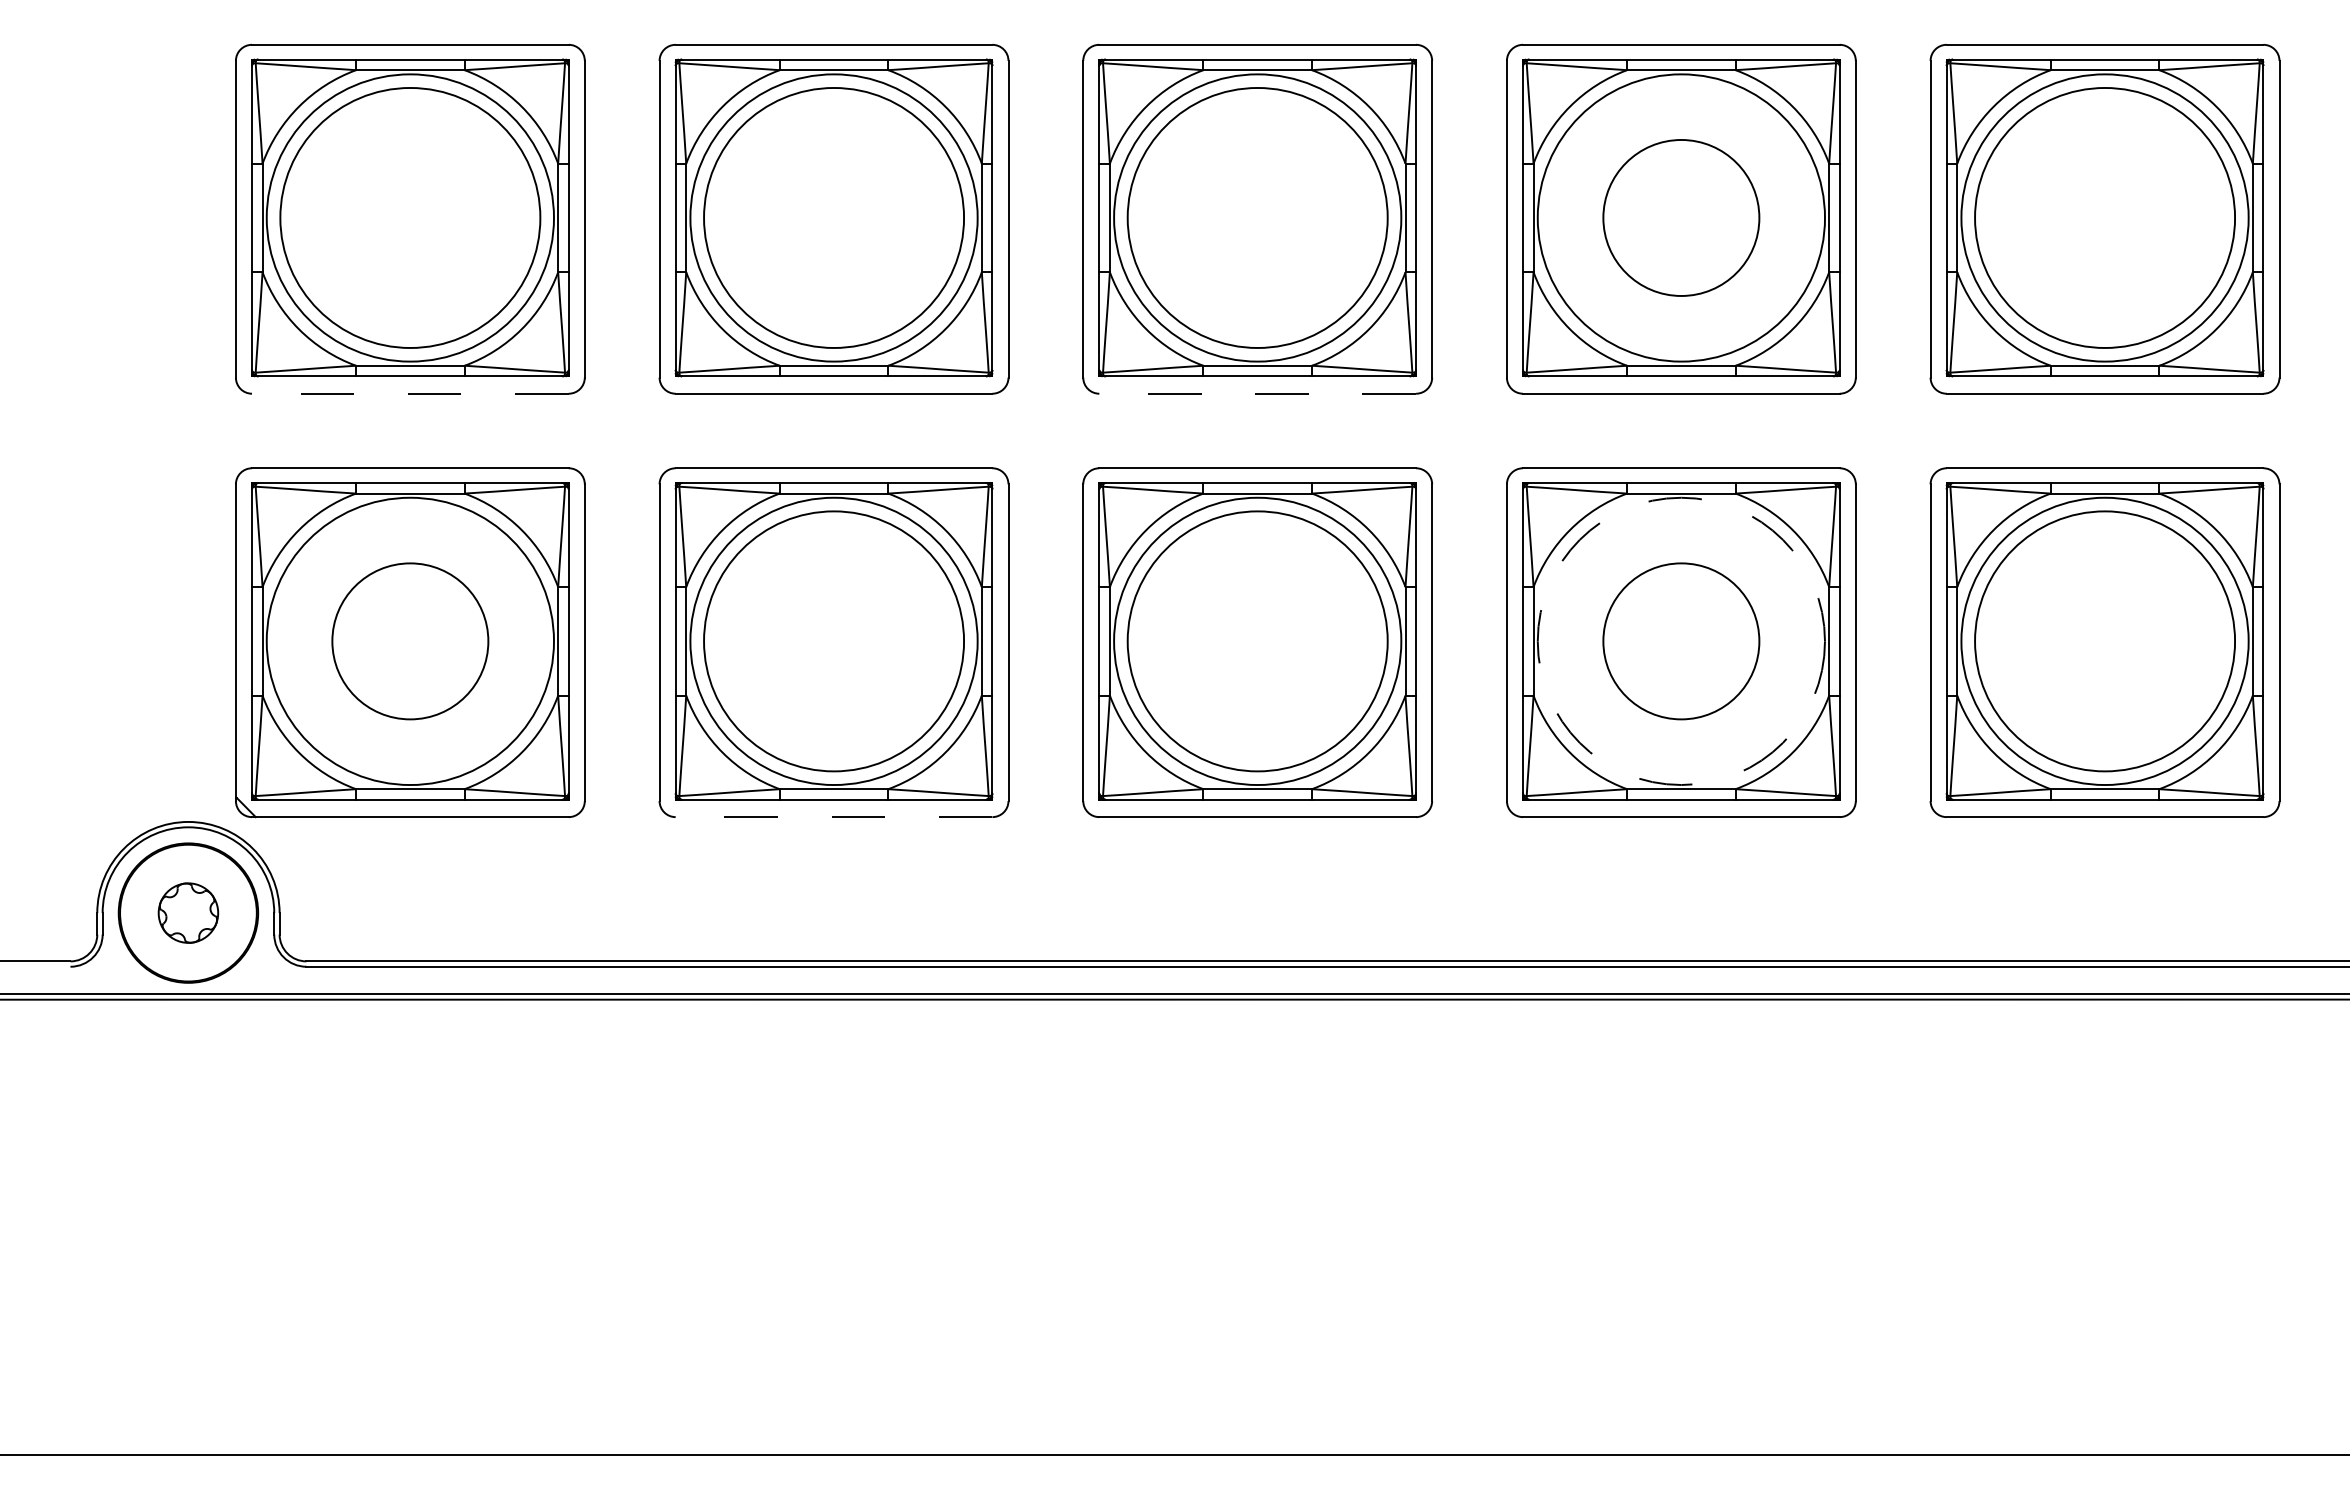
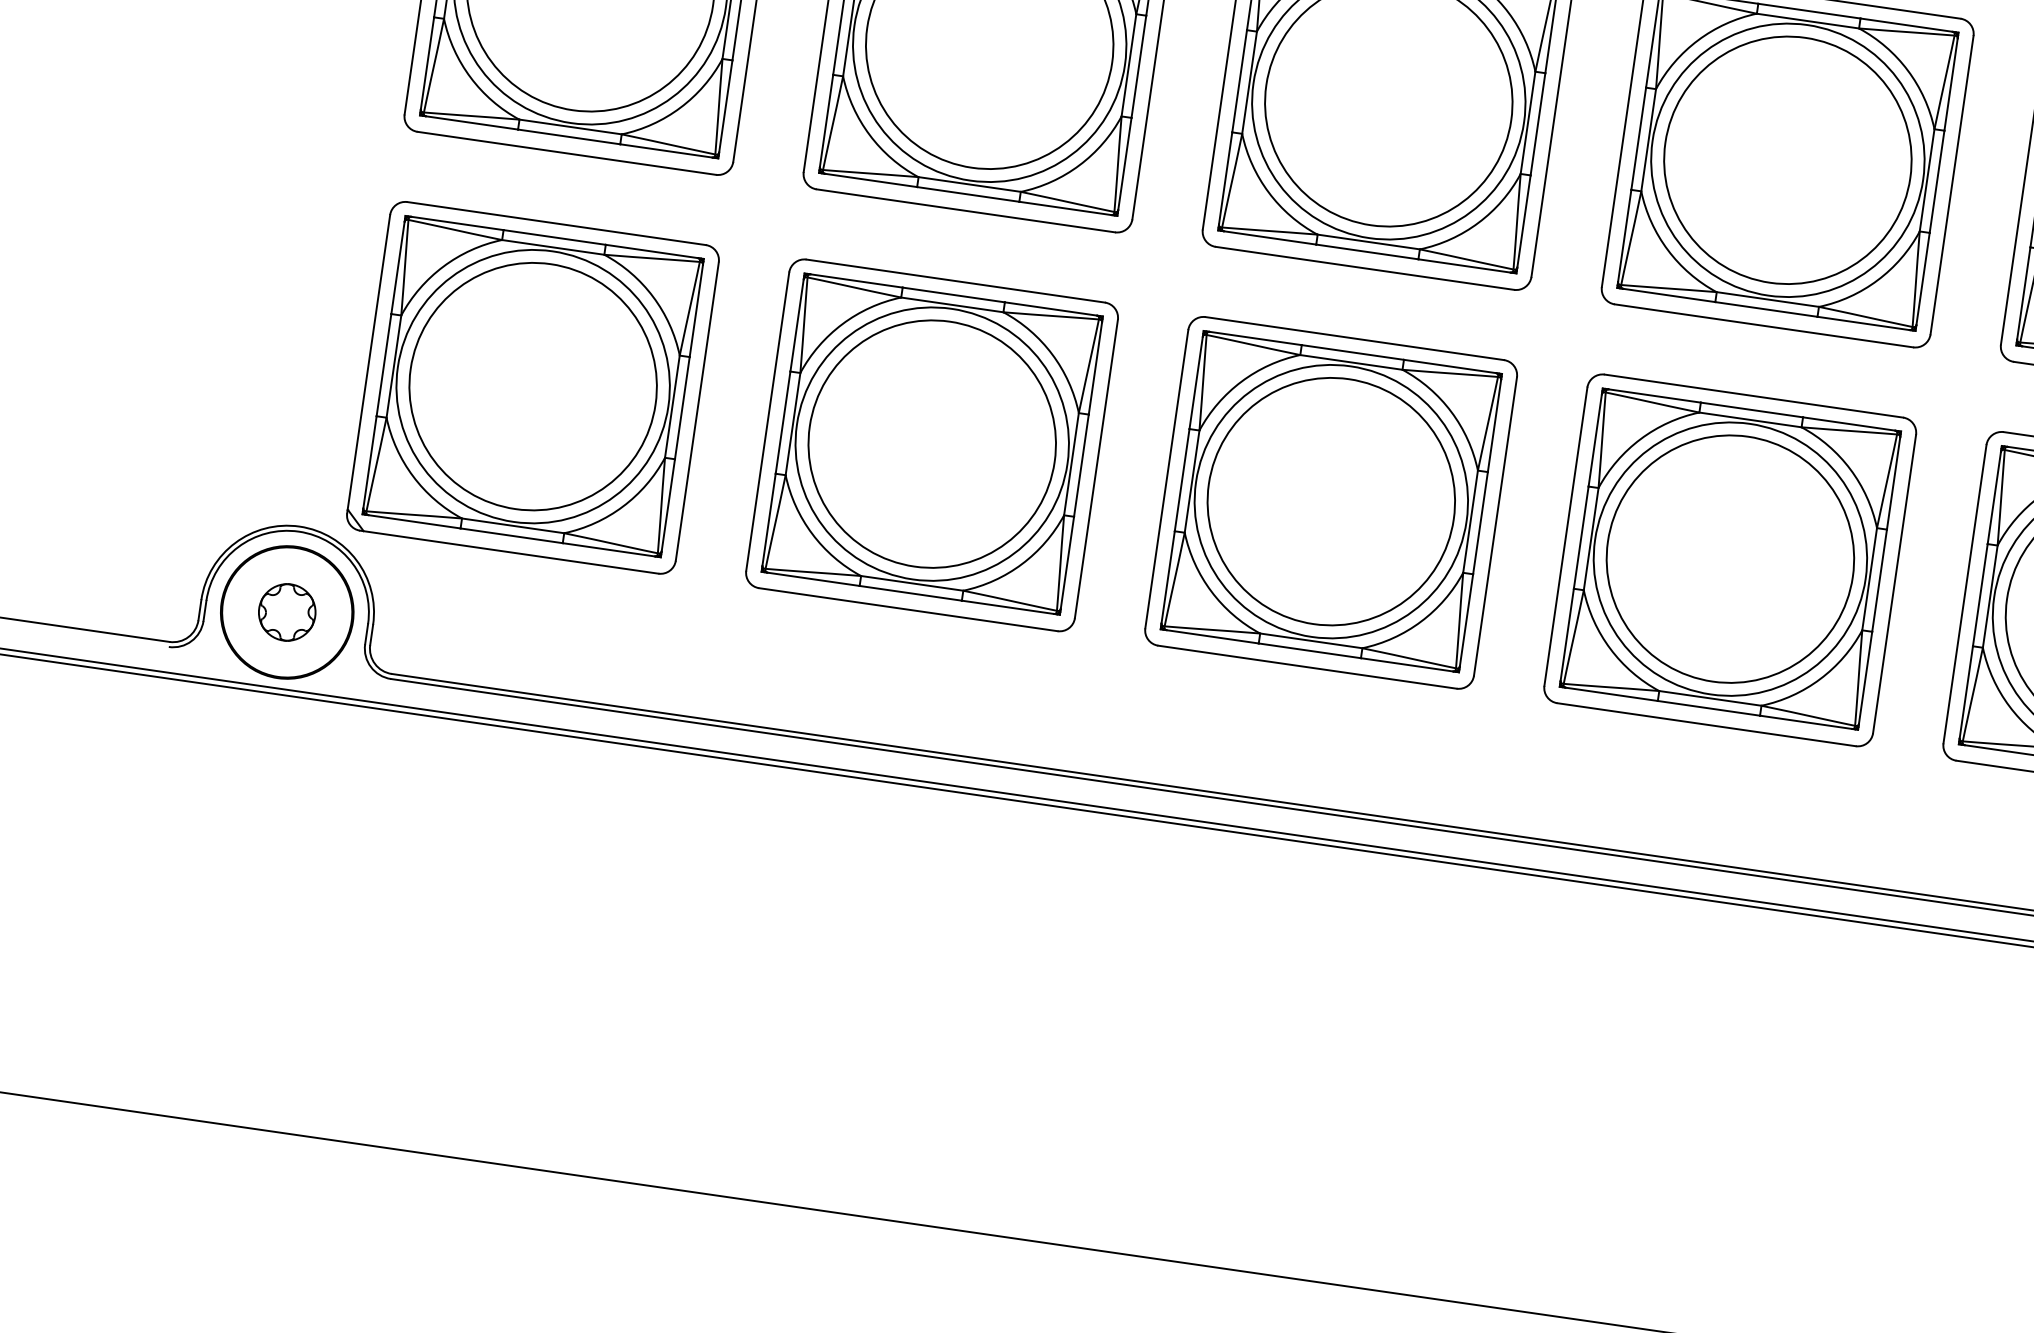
circle: (1681, 217) -> (1788, 159), size x1.67
line: (409, 393) -> (565, 153), dashed -> solid
line: (1257, 393) -> (1364, 268), dashed -> solid
circle: (410, 641) -> (533, 386), size x1.67
circle: (1680, 641) -> (1729, 559), dashed -> solid
circle: (1681, 641) -> (1730, 559), size x1.67
line: (833, 817) -> (907, 609), dashed -> solid

